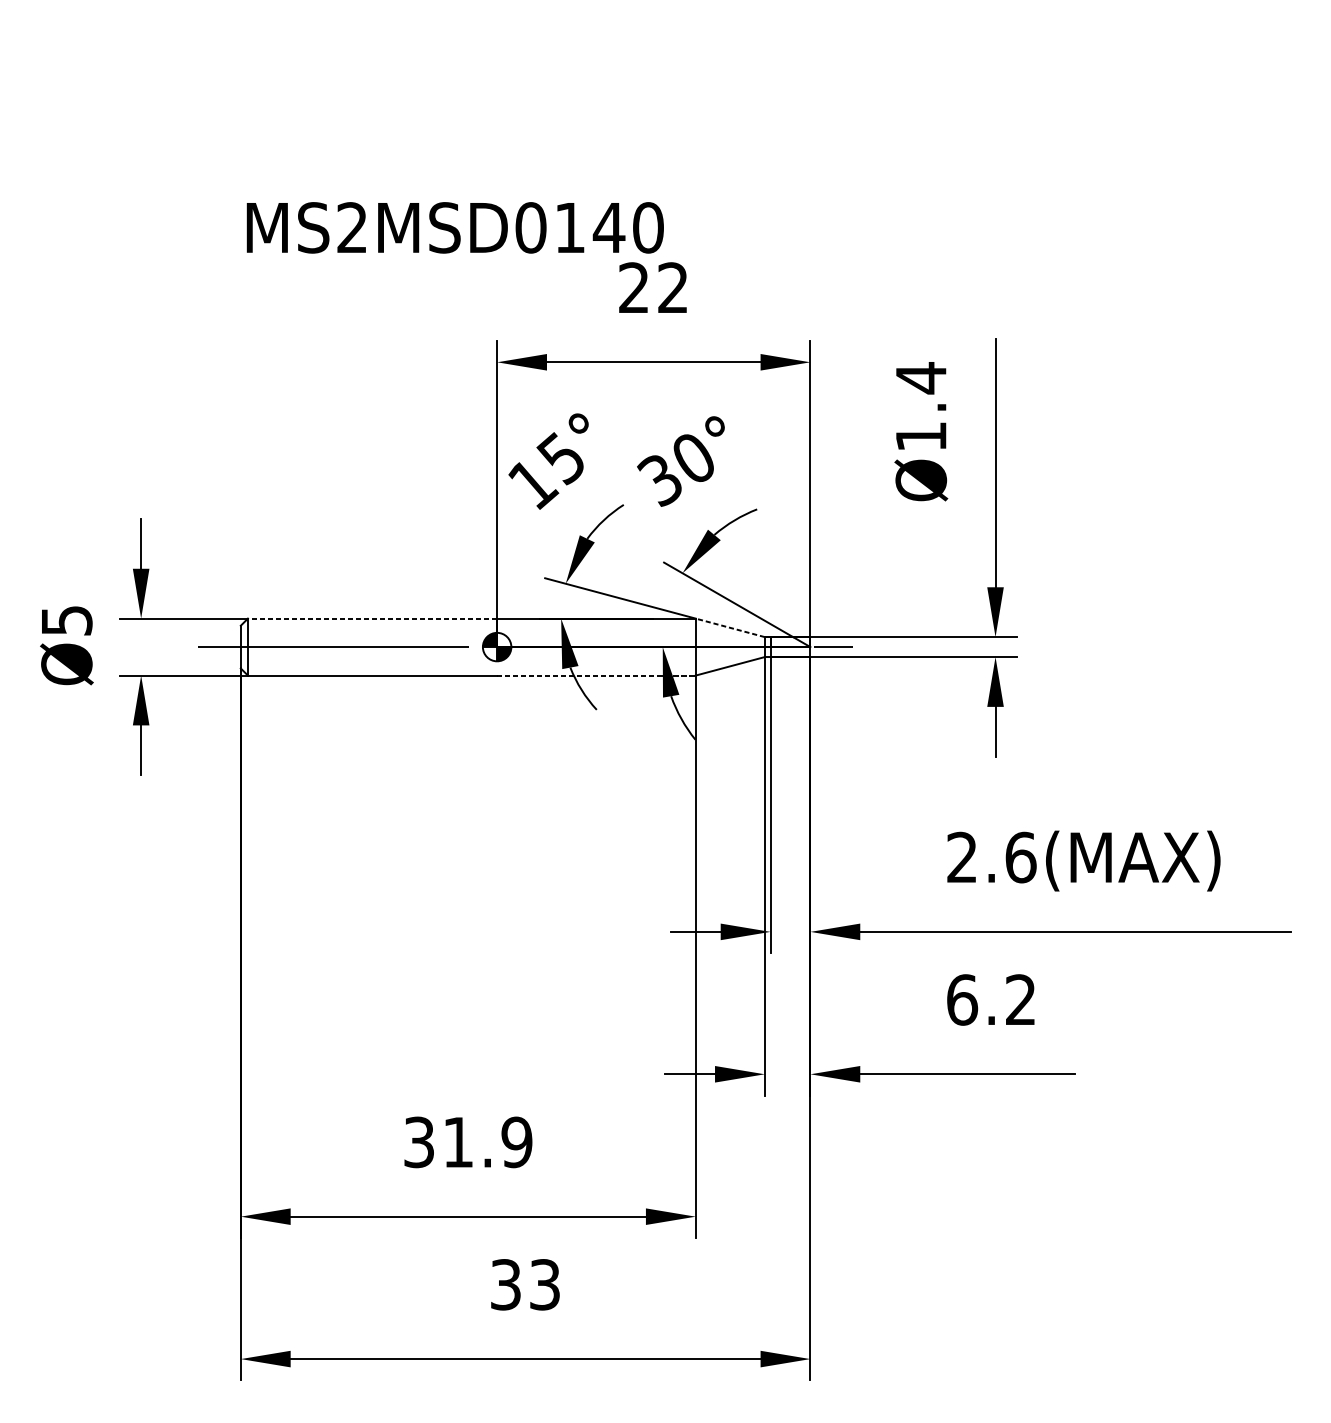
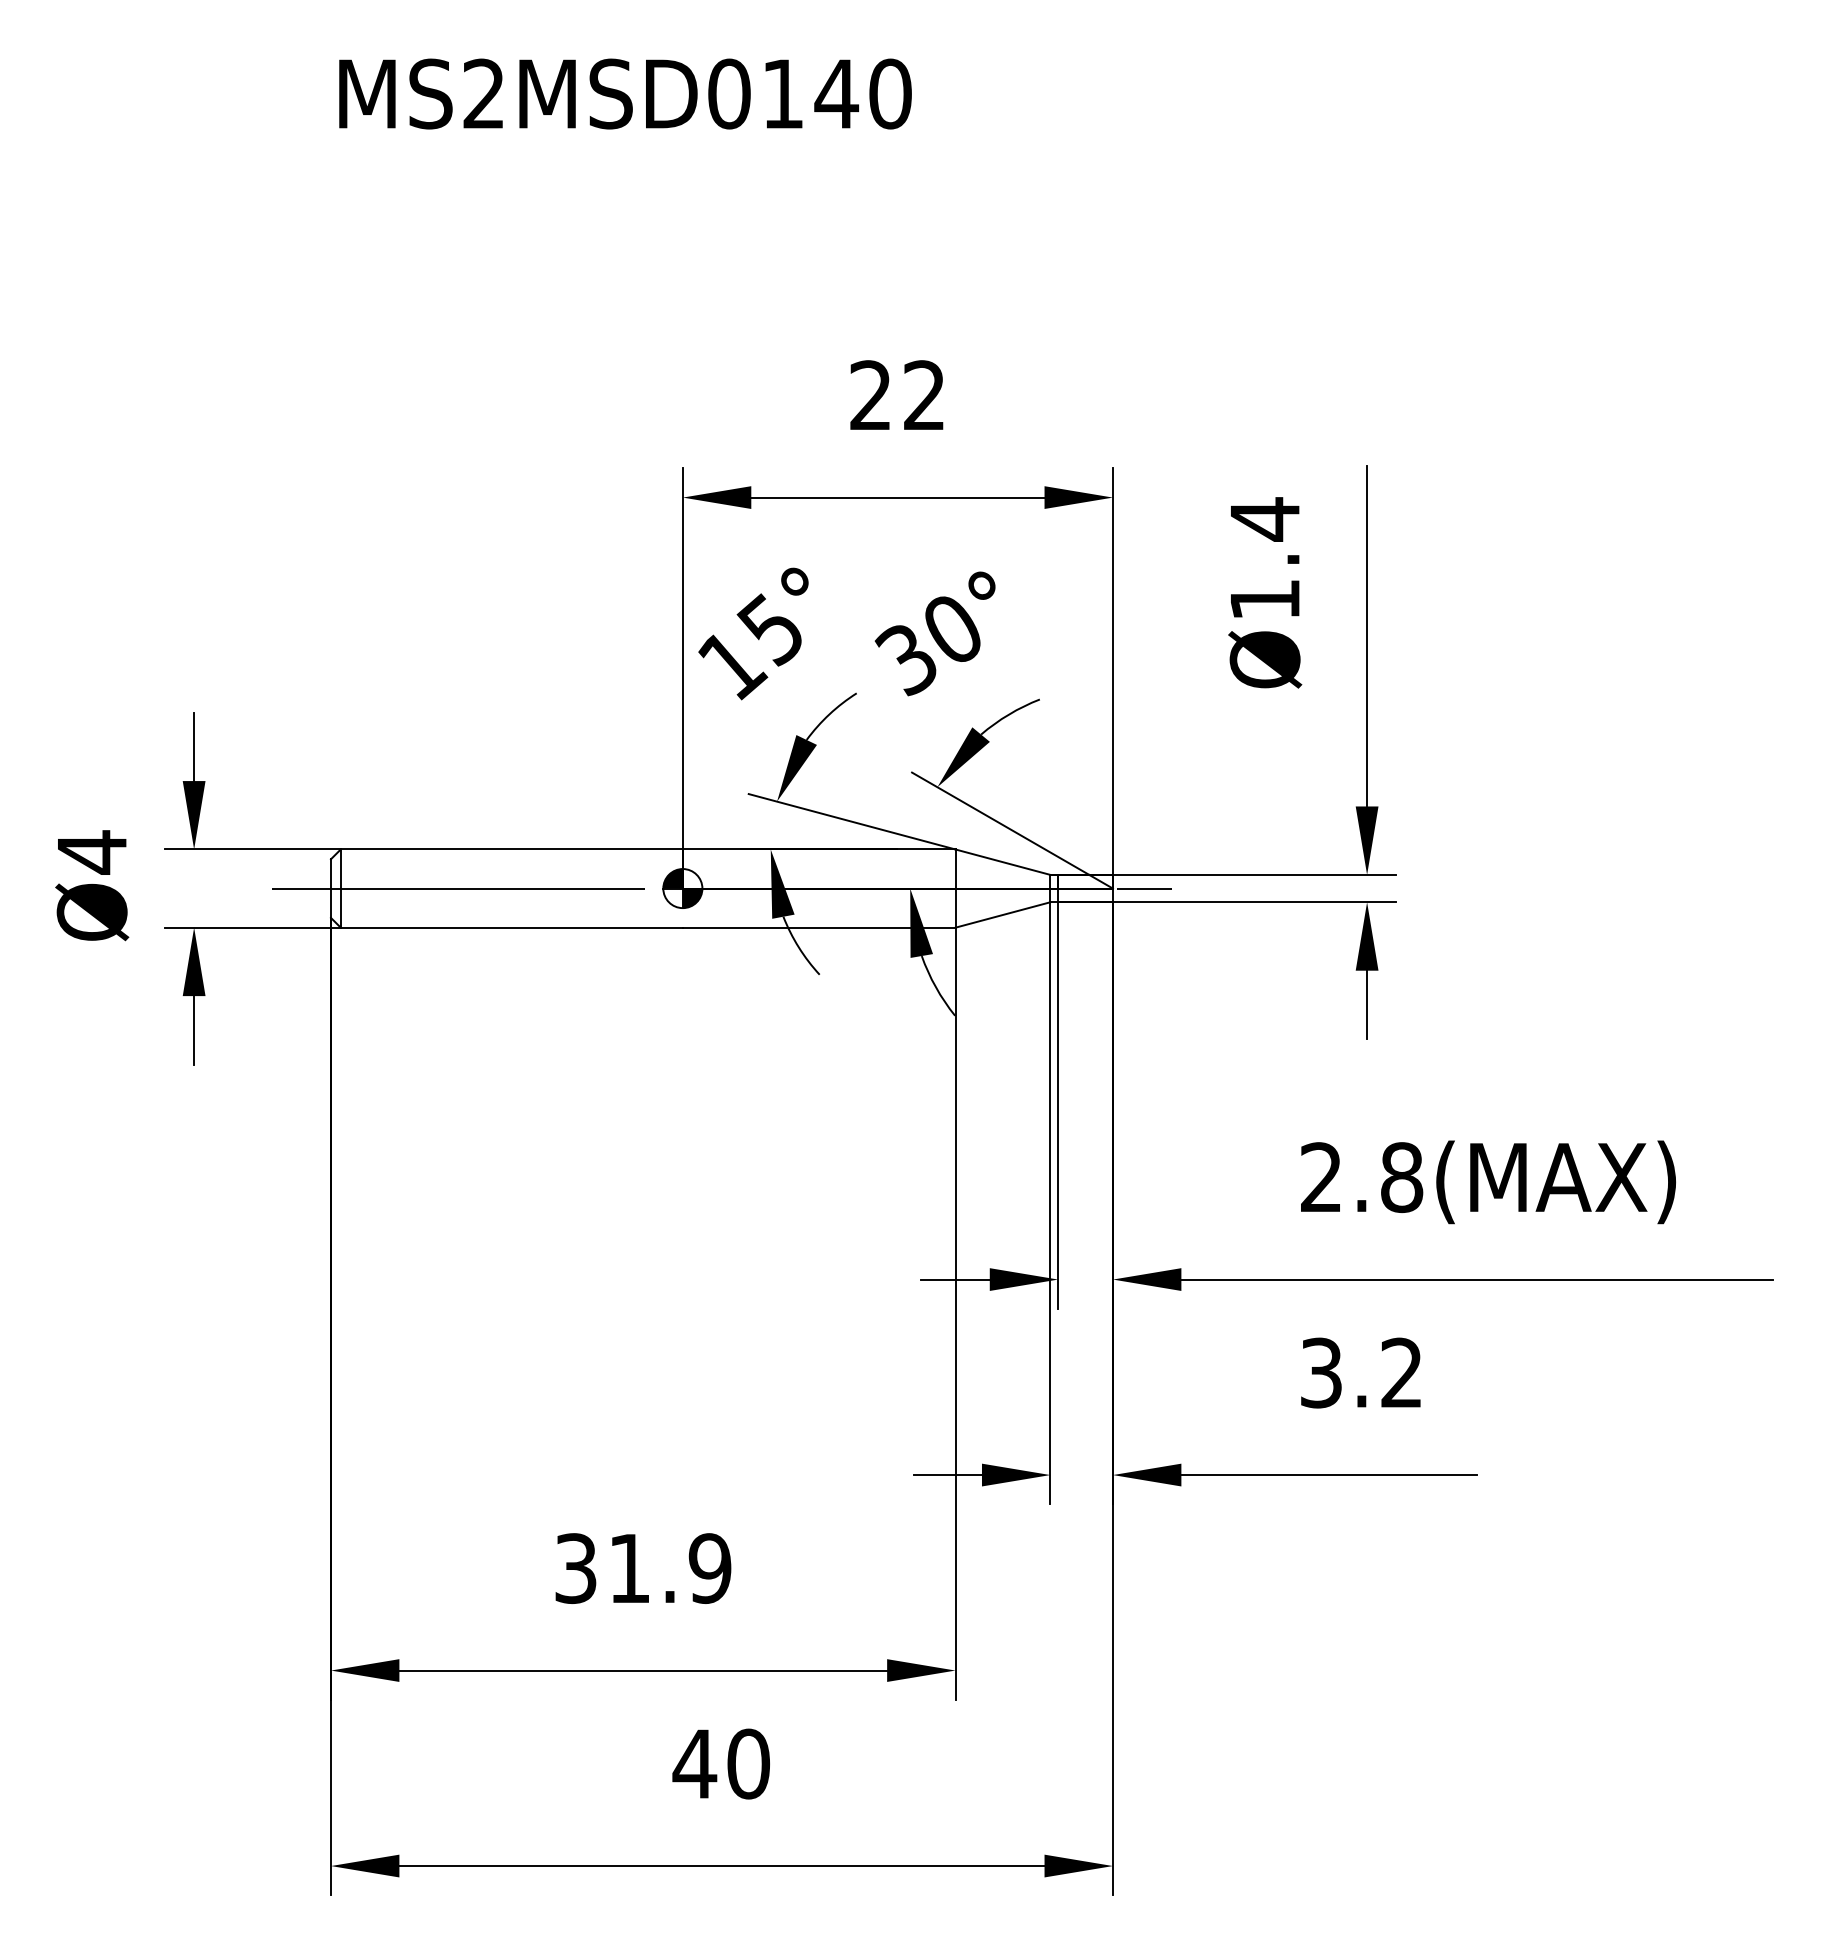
text: (455, 227) -> (625, 93), moved
line: (372, 618) -> (511, 849), dashed -> solid
text: (67, 620) -> (92, 852), Ø5 -> Ø4
line: (729, 628) -> (1002, 862), dashed -> solid
line: (596, 675) -> (819, 927), dashed -> solid
text: (1021, 857) -> (1402, 1177), 2.6(MAX) -> 2.8(MAX)
text: (962, 999) -> (1321, 1372), 6.2 -> 3.2
text: (524, 1284) -> (720, 1763), 33 -> 40

